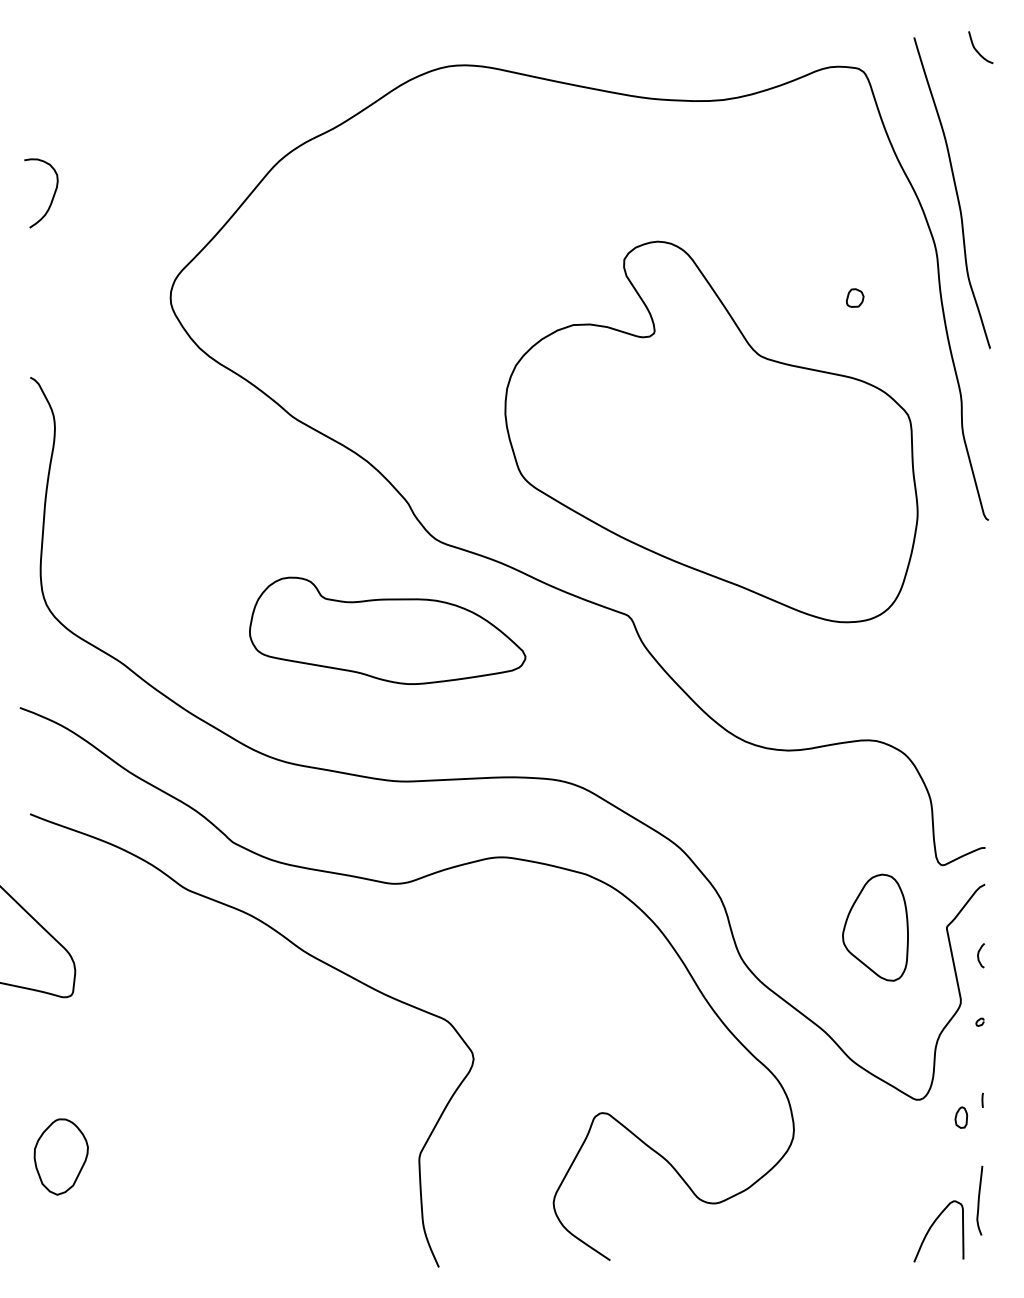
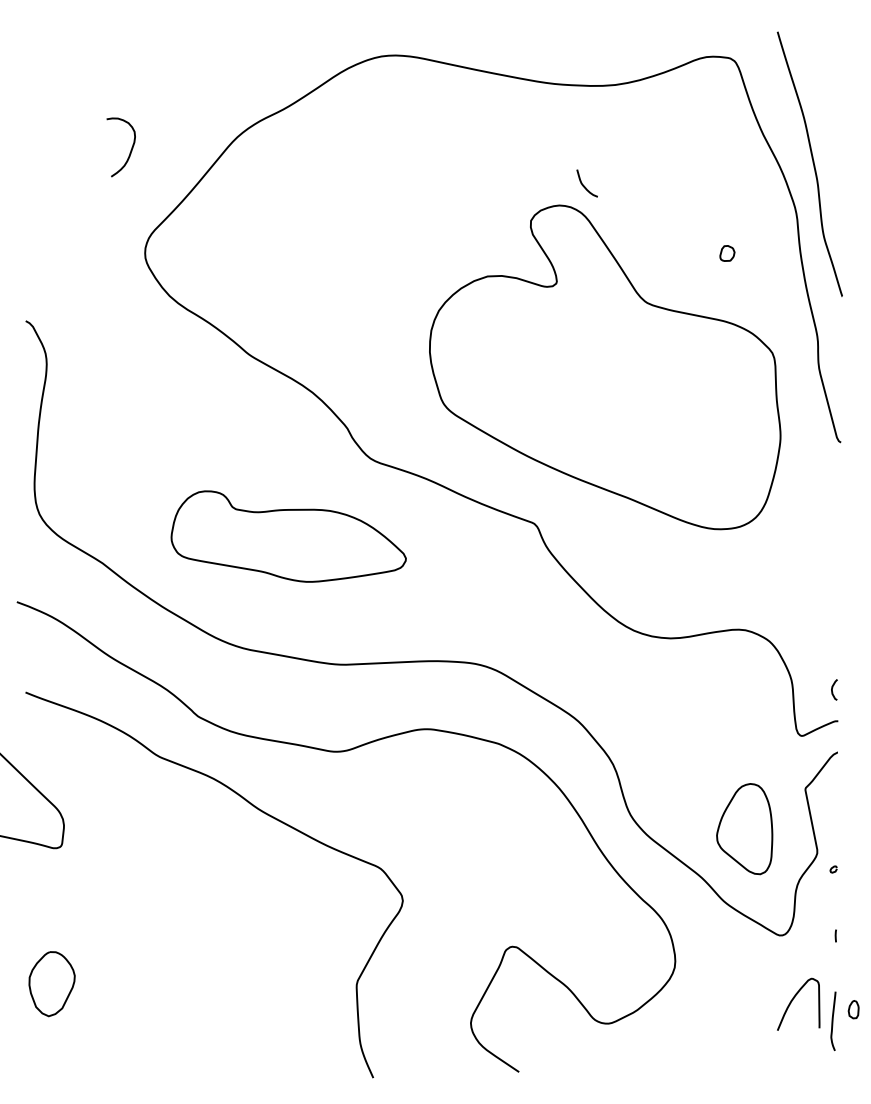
curve: (977, 50) -> (584, 185), moved
curve: (51, 199) -> (129, 152), moved
part: (387, 630) -> (288, 536), moved
part: (875, 928) -> (744, 829), moved
curve: (978, 955) -> (832, 689), moved
part: (961, 1117) -> (853, 1009), moved
curve: (932, 1226) -> (793, 1000), moved

